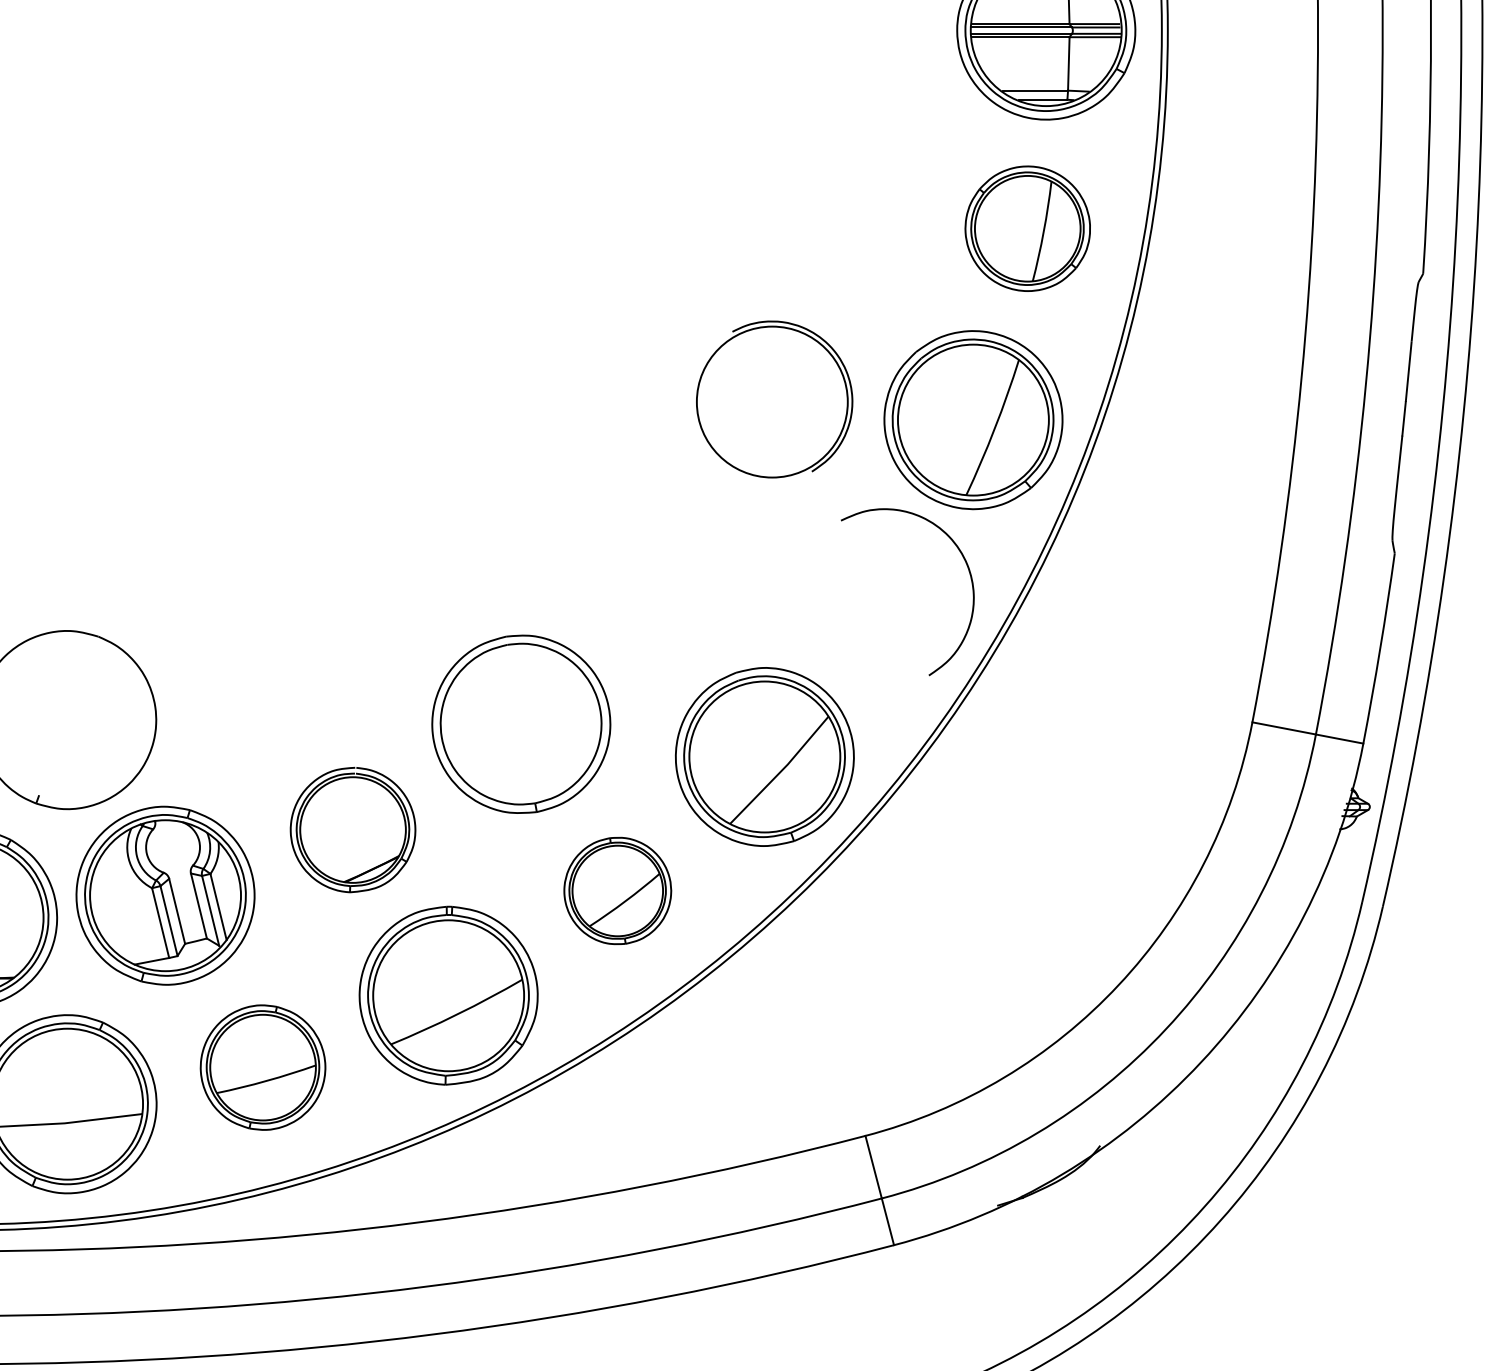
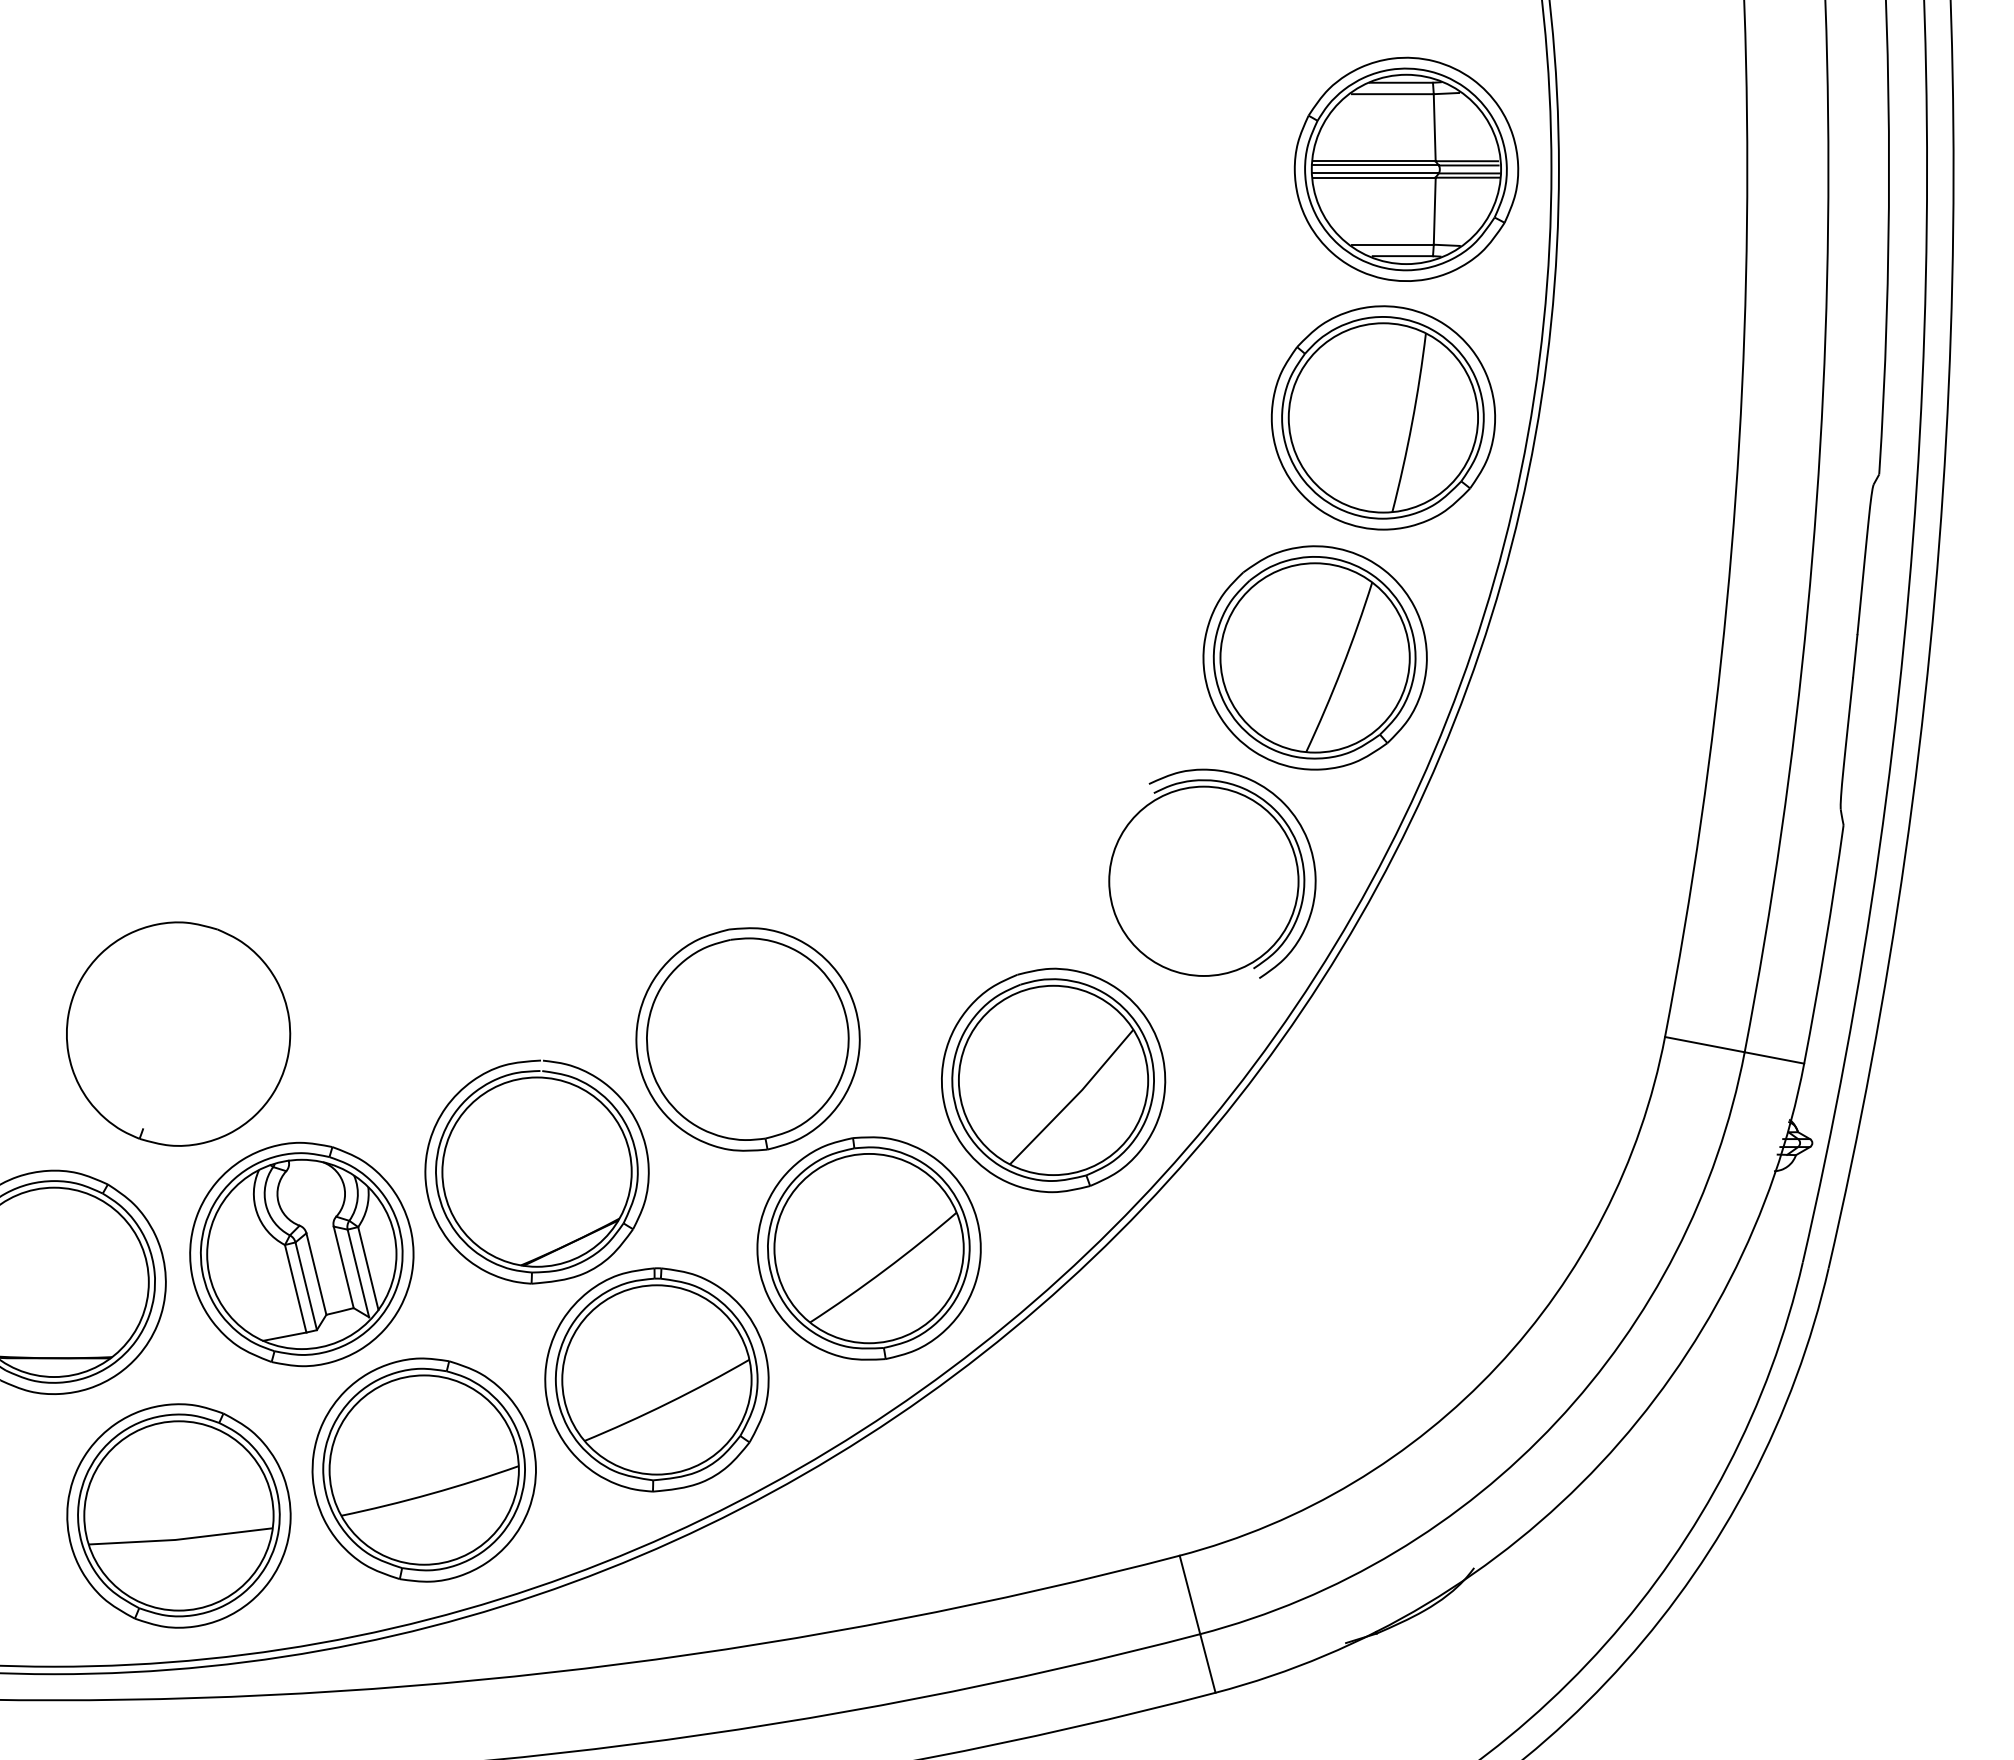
part: (1027, 228) -> (1382, 417), size x1.43
part: (774, 399) -> (1206, 877), moved
part: (352, 829) -> (536, 1171), size x1.43
part: (617, 890) -> (868, 1248), size x1.67
part: (262, 1067) -> (423, 1469), size x1.43

